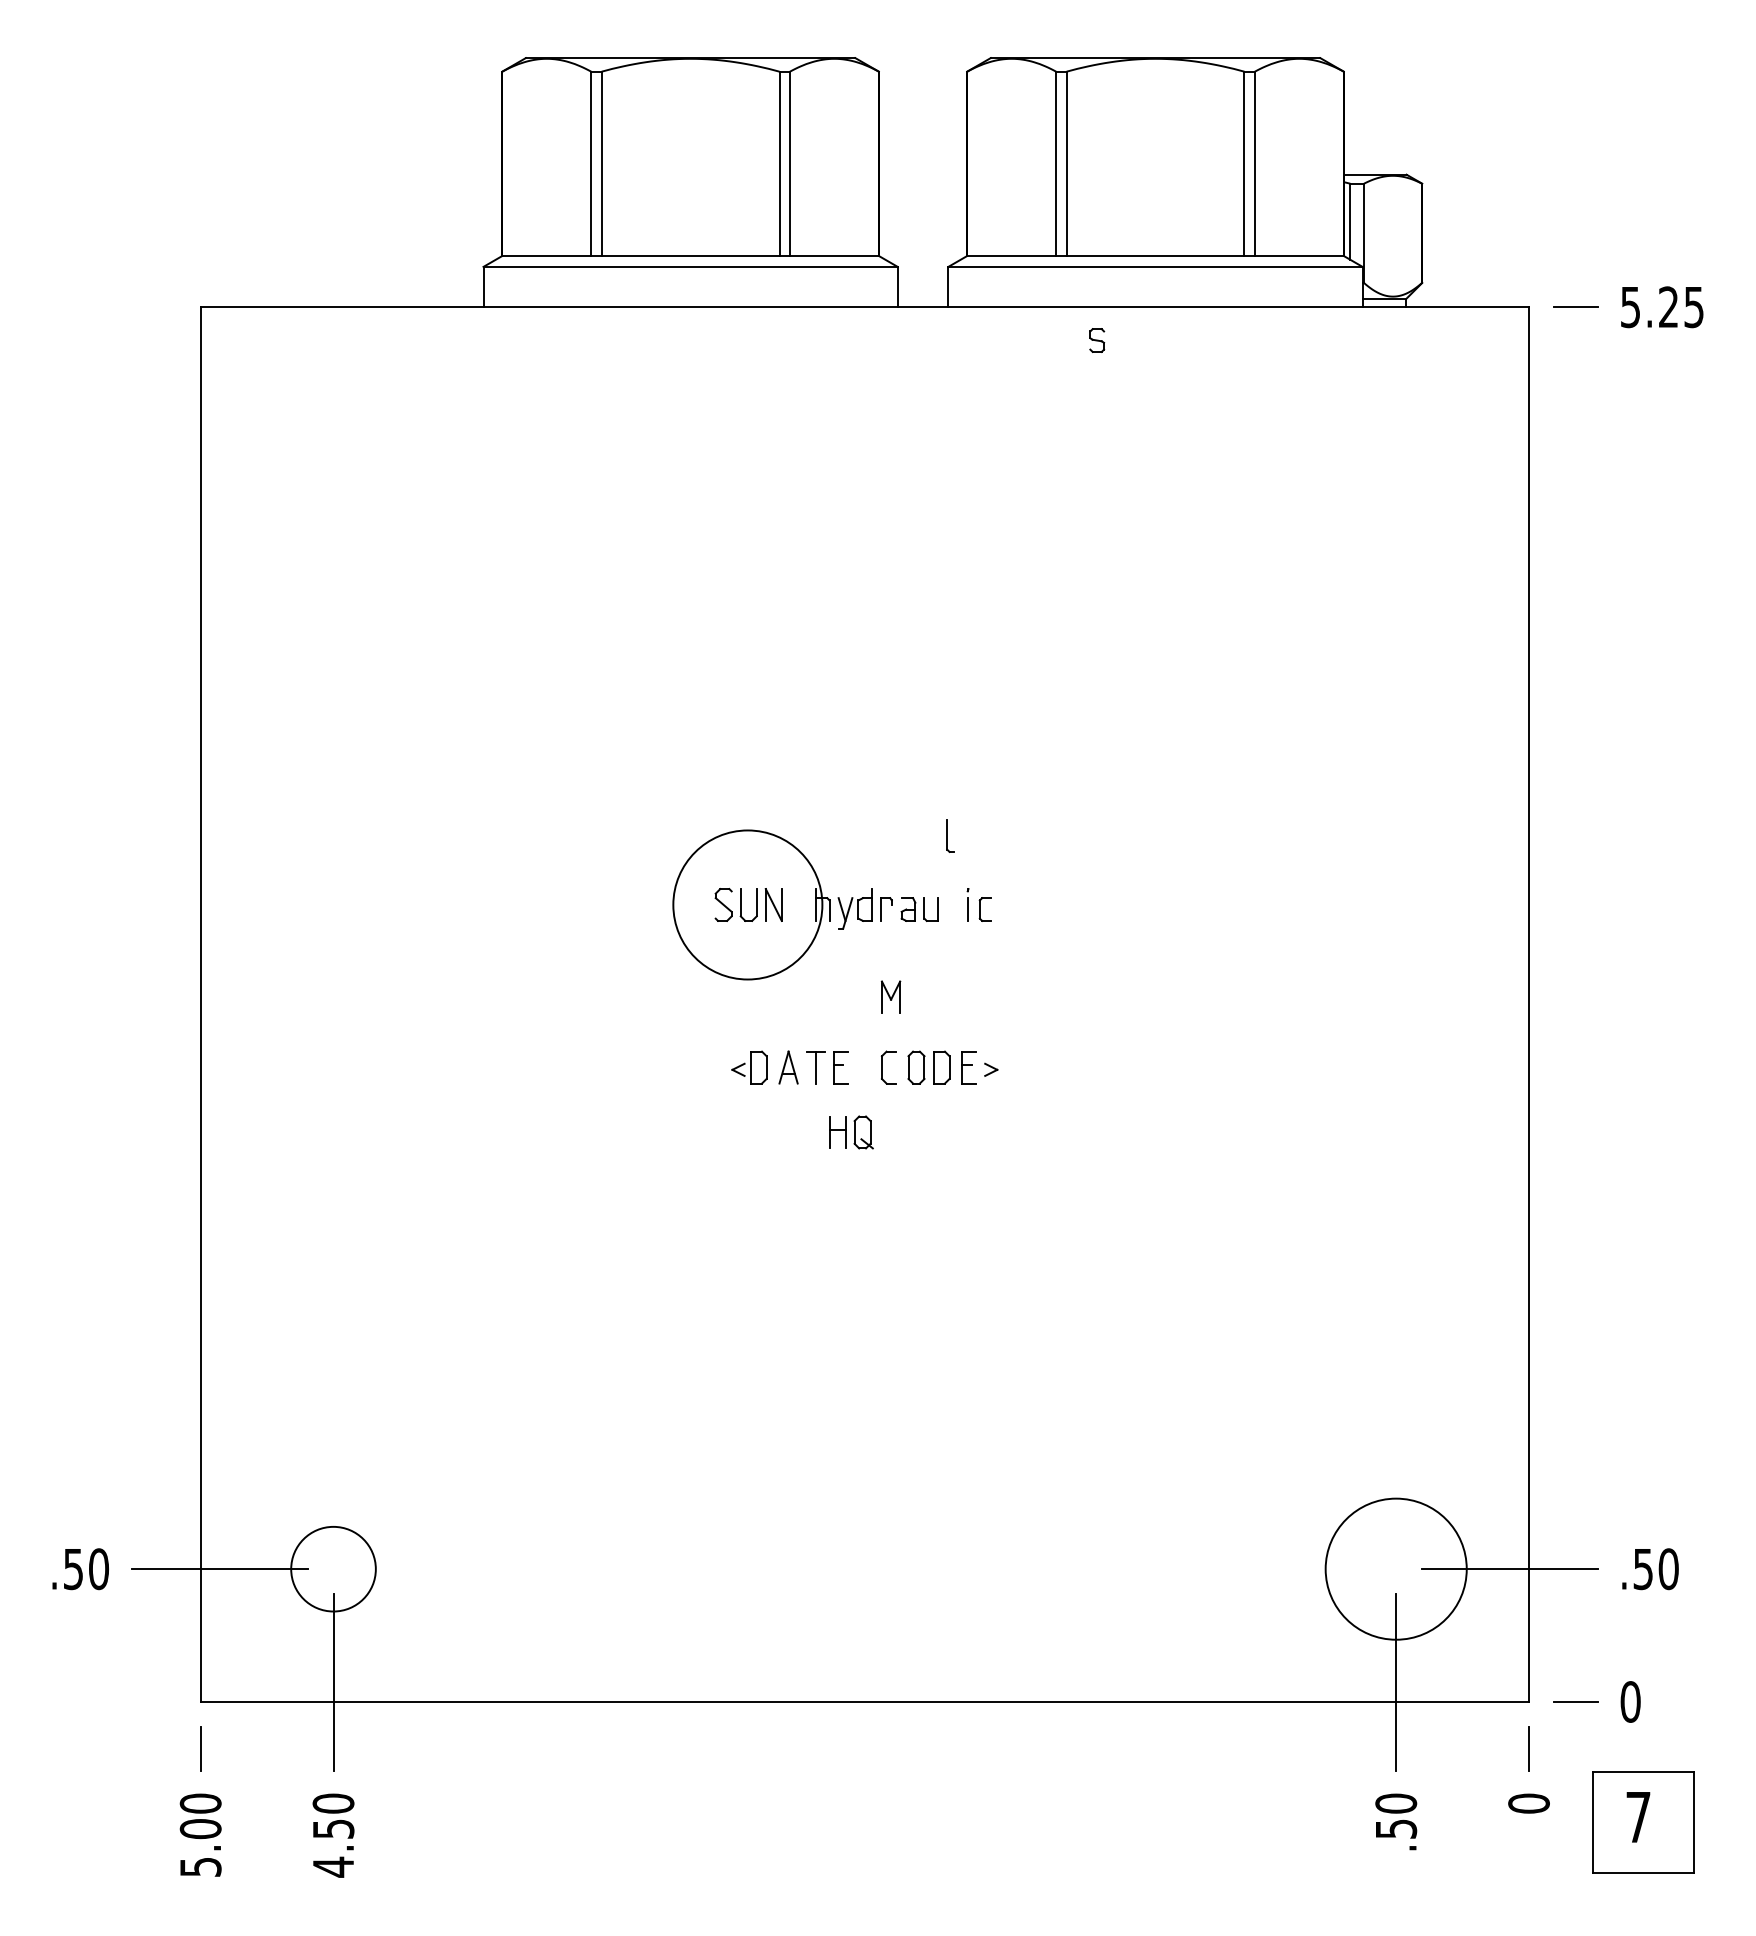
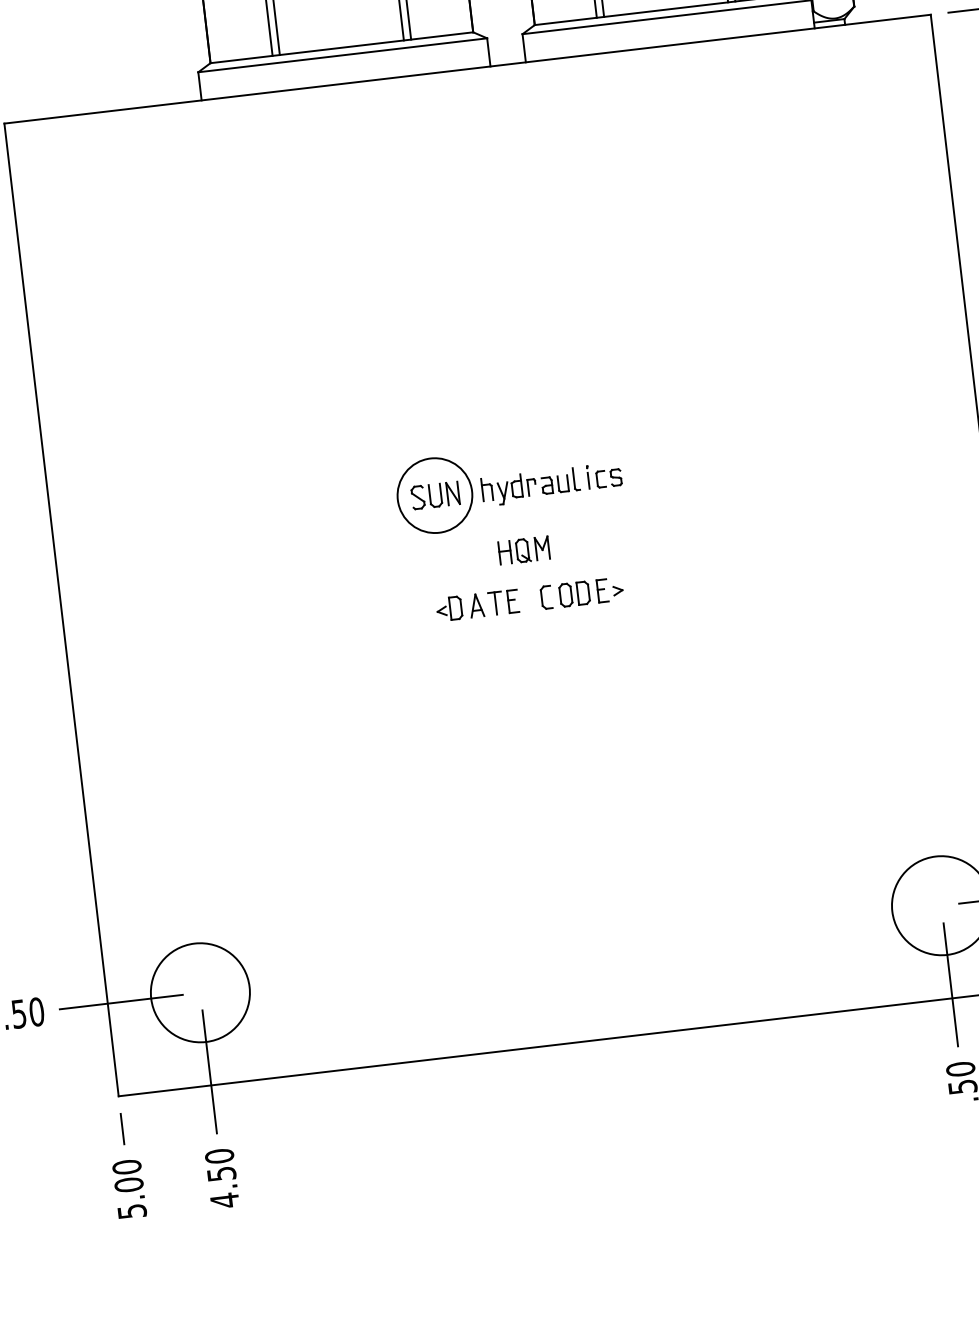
part: (1097, 340) -> (616, 477), moved
part: (950, 835) -> (576, 478), moved
circle: (747, 904) -> (434, 495), size x0.71
part: (851, 1132) -> (514, 551), moved
circle: (333, 1568) -> (200, 992), size x1.67

